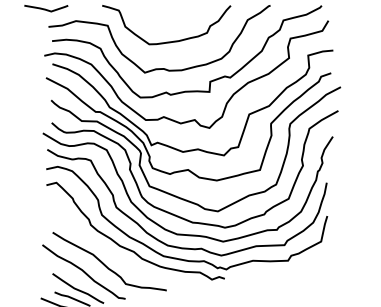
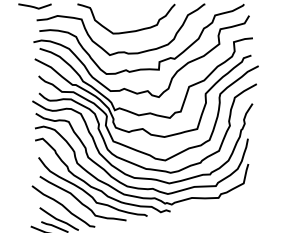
curve: (115, 253) -> (87, 192), added

